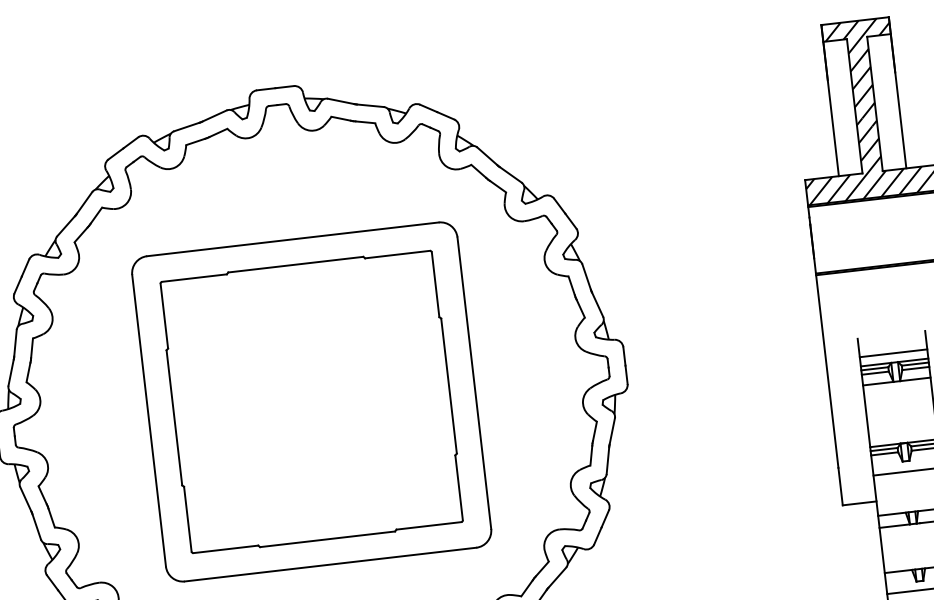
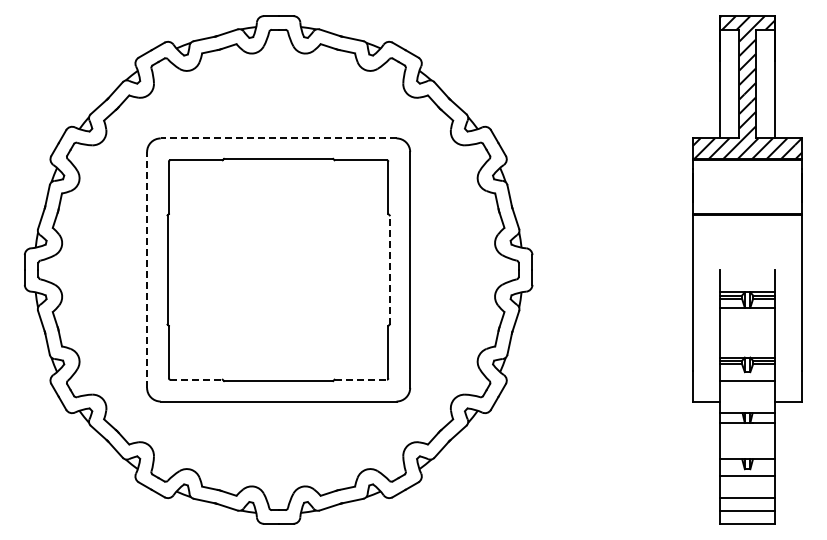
line: (292, 239) -> (278, 138), solid -> dashed
line: (893, 352) -> (747, 284), removed
line: (448, 385) -> (389, 269), solid -> dashed
line: (149, 420) -> (147, 269), solid -> dashed
line: (429, 525) -> (361, 379), solid -> dashed
line: (225, 549) -> (196, 379), solid -> dashed

